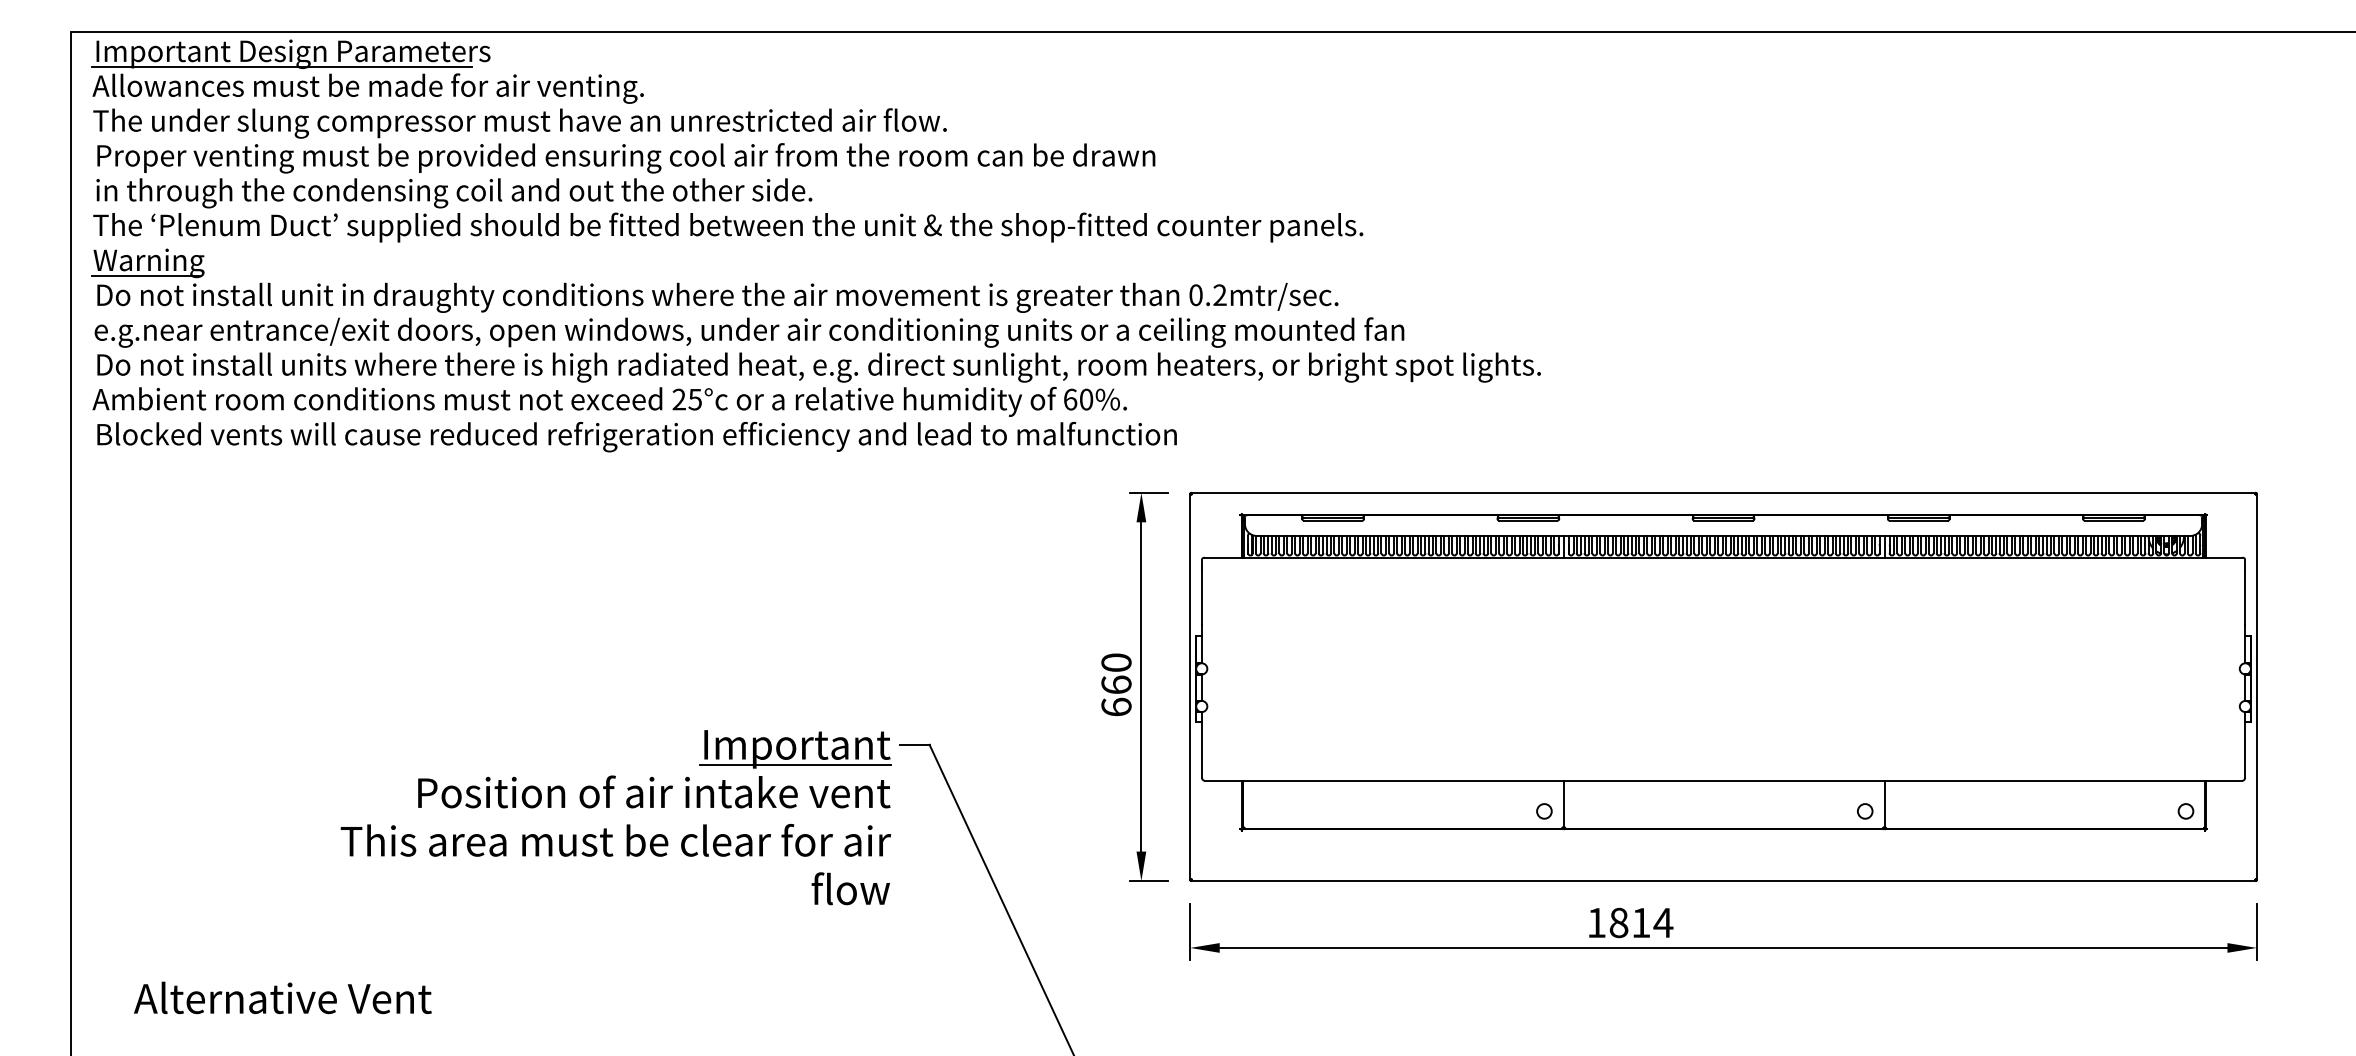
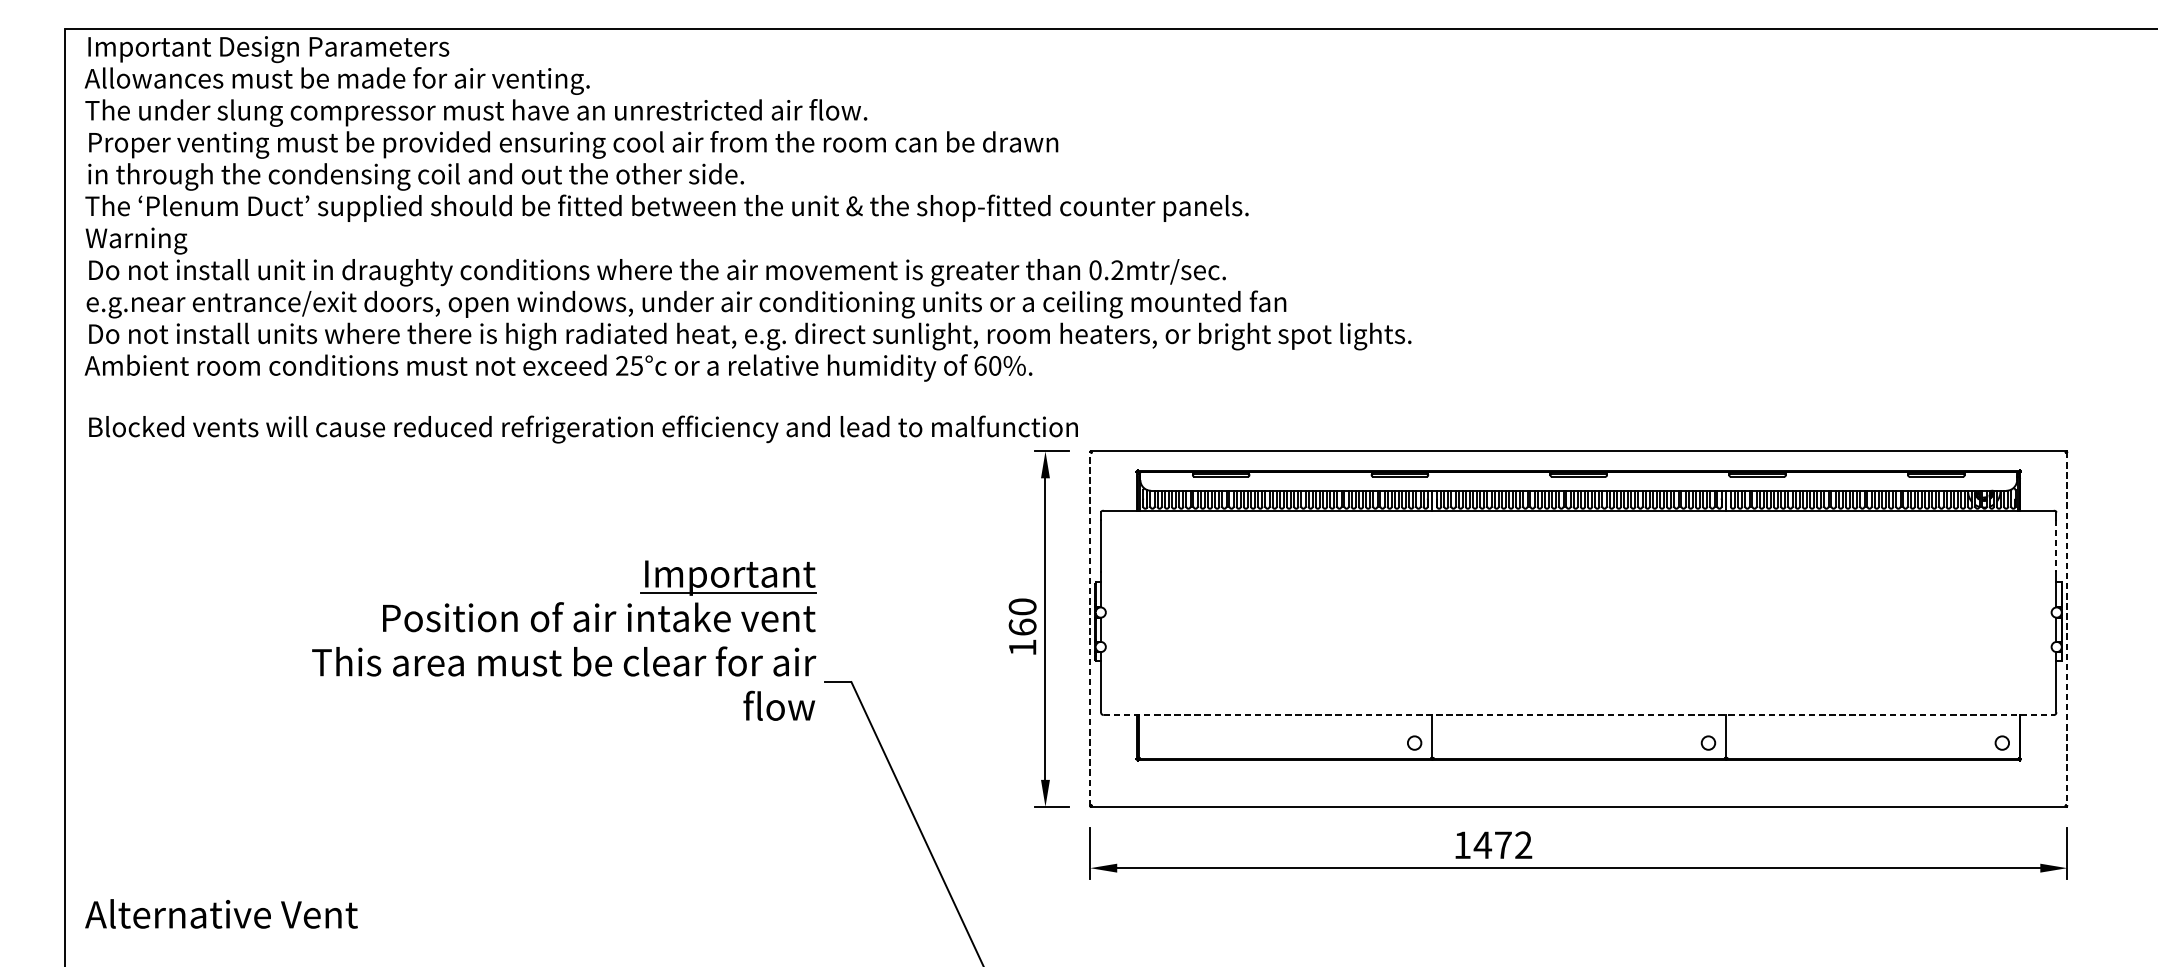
line: (281, 67) -> (257, 61), removed
line: (145, 276) -> (133, 253), removed
text: (636, 437) -> (582, 429), moved
line: (2245, 596) -> (2056, 546), solid -> dashed
line: (1190, 686) -> (1090, 628), solid -> dashed
line: (2256, 687) -> (2066, 629), solid -> dashed
text: (1116, 706) -> (1022, 647), 660 -> 160
line: (1723, 780) -> (1578, 714), solid -> dashed
part: (609, 807) -> (558, 631), moved
text: (1640, 922) -> (1502, 844), 1814 -> 1472
text: (282, 997) -> (221, 913), moved

